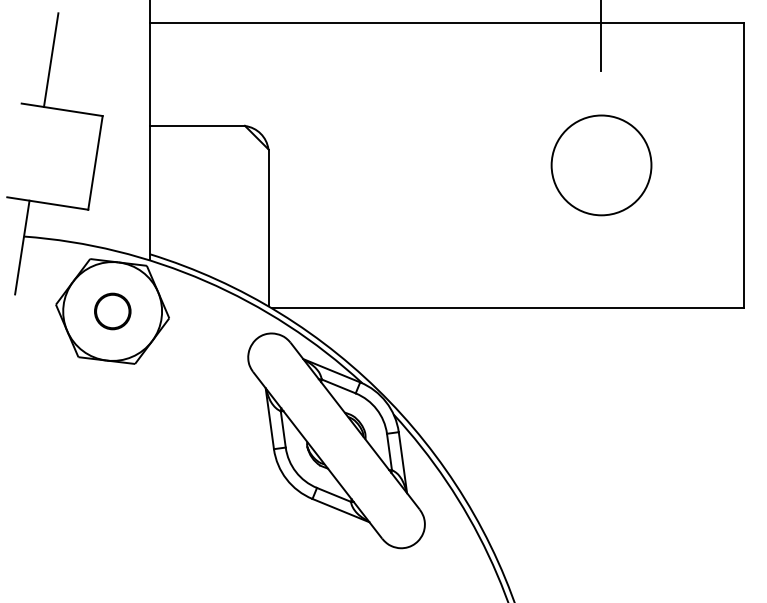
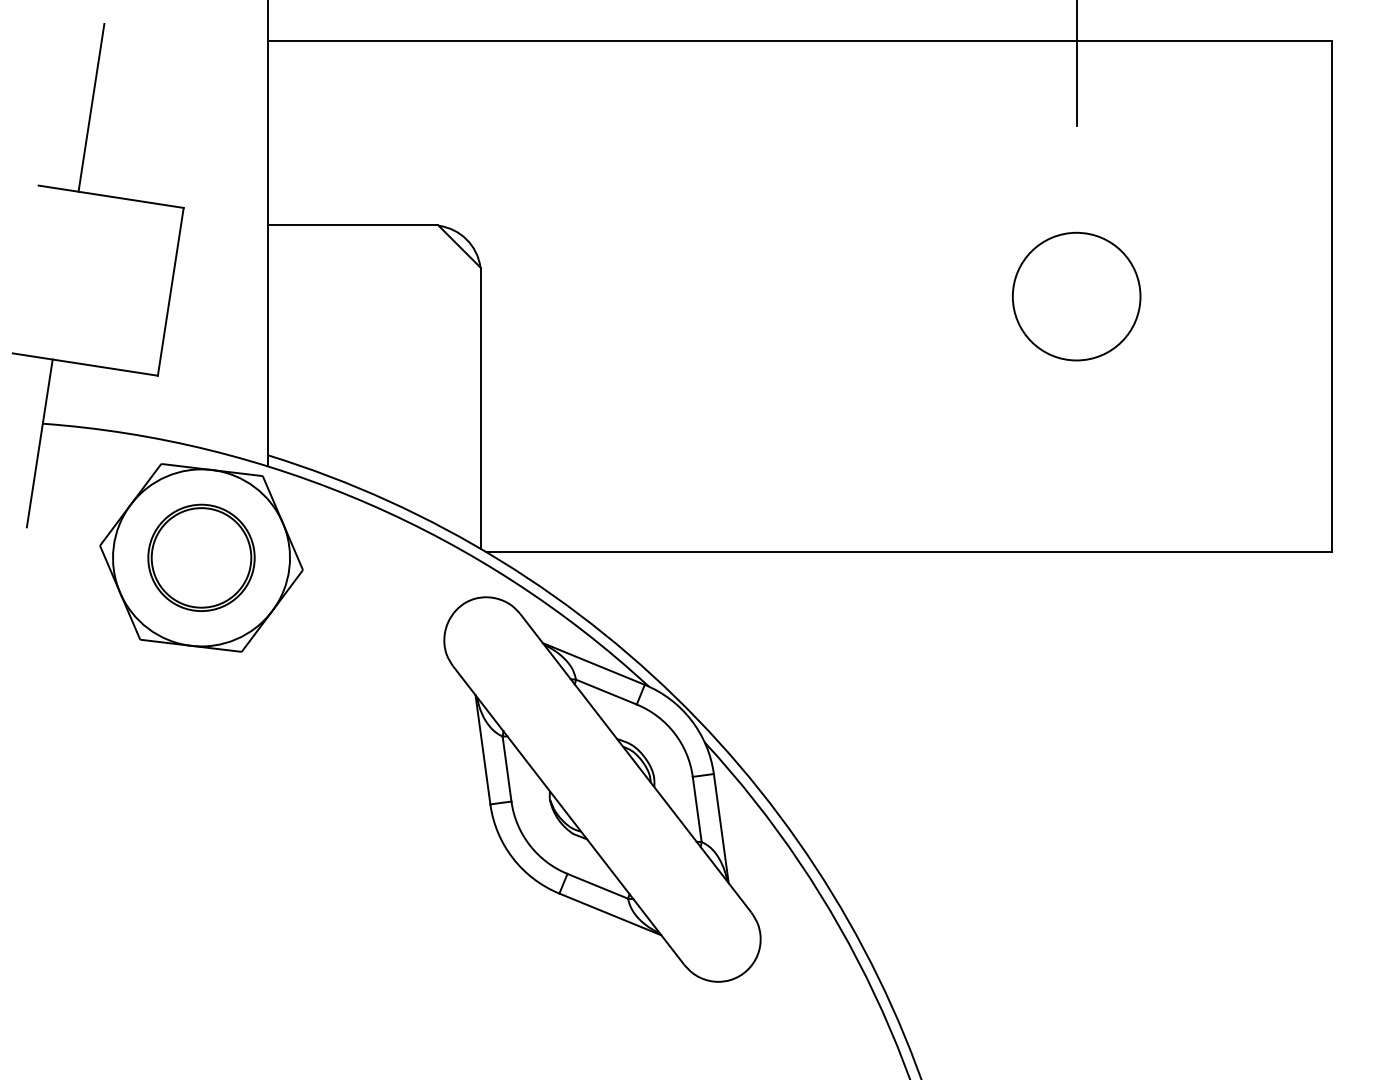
circle: (600, 165) -> (1075, 296), size x0.71
part: (112, 311) -> (201, 557), size x1.67

